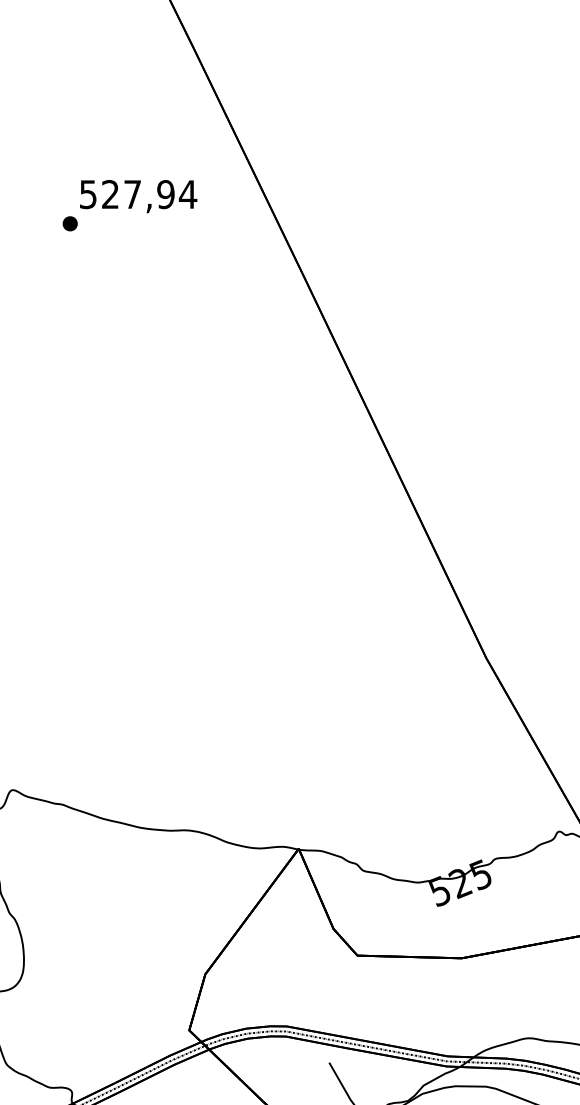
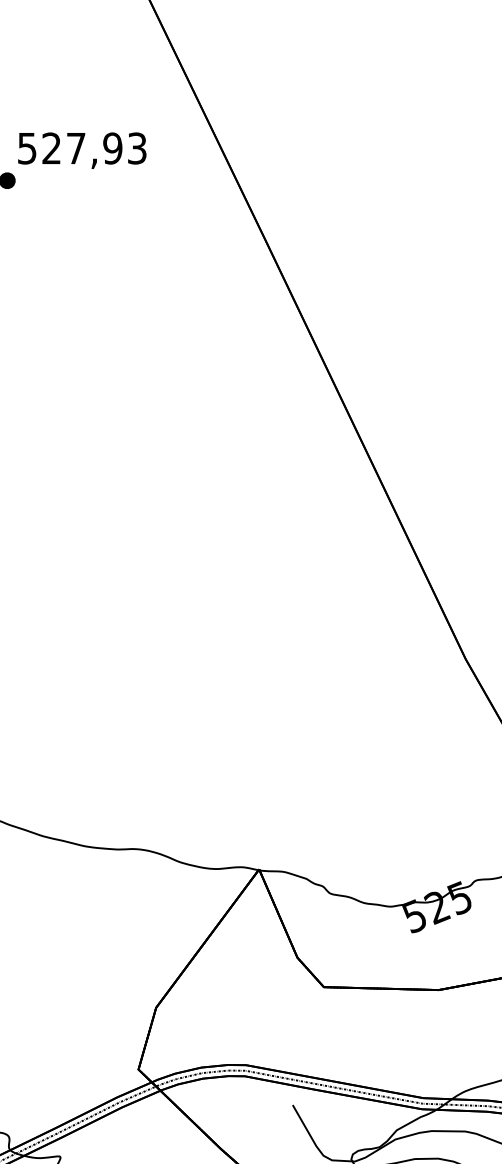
text: (187, 194) -> (136, 148), 527,94 -> 527,93

